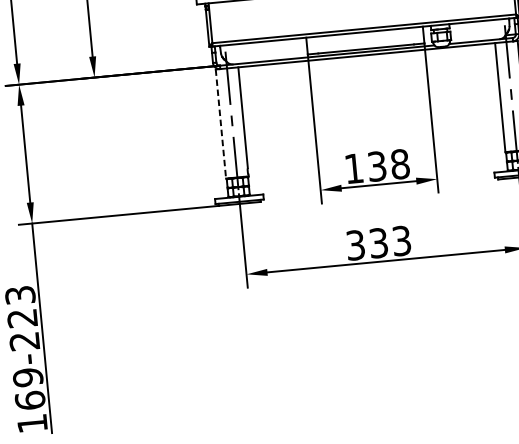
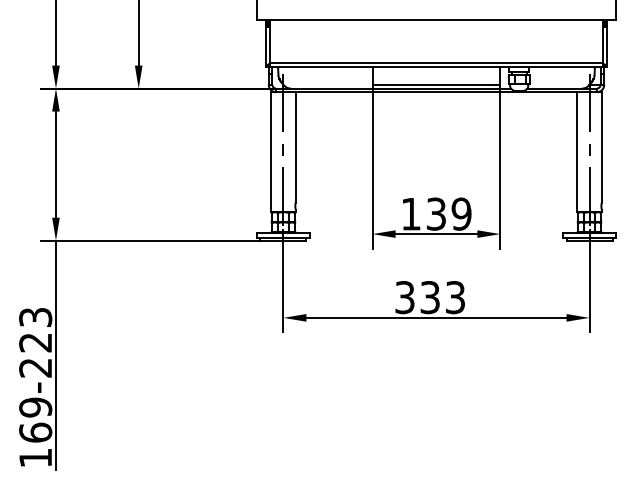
line: (221, 124) -> (271, 152), dashed -> solid
text: (400, 163) -> (461, 213), 138 -> 139

